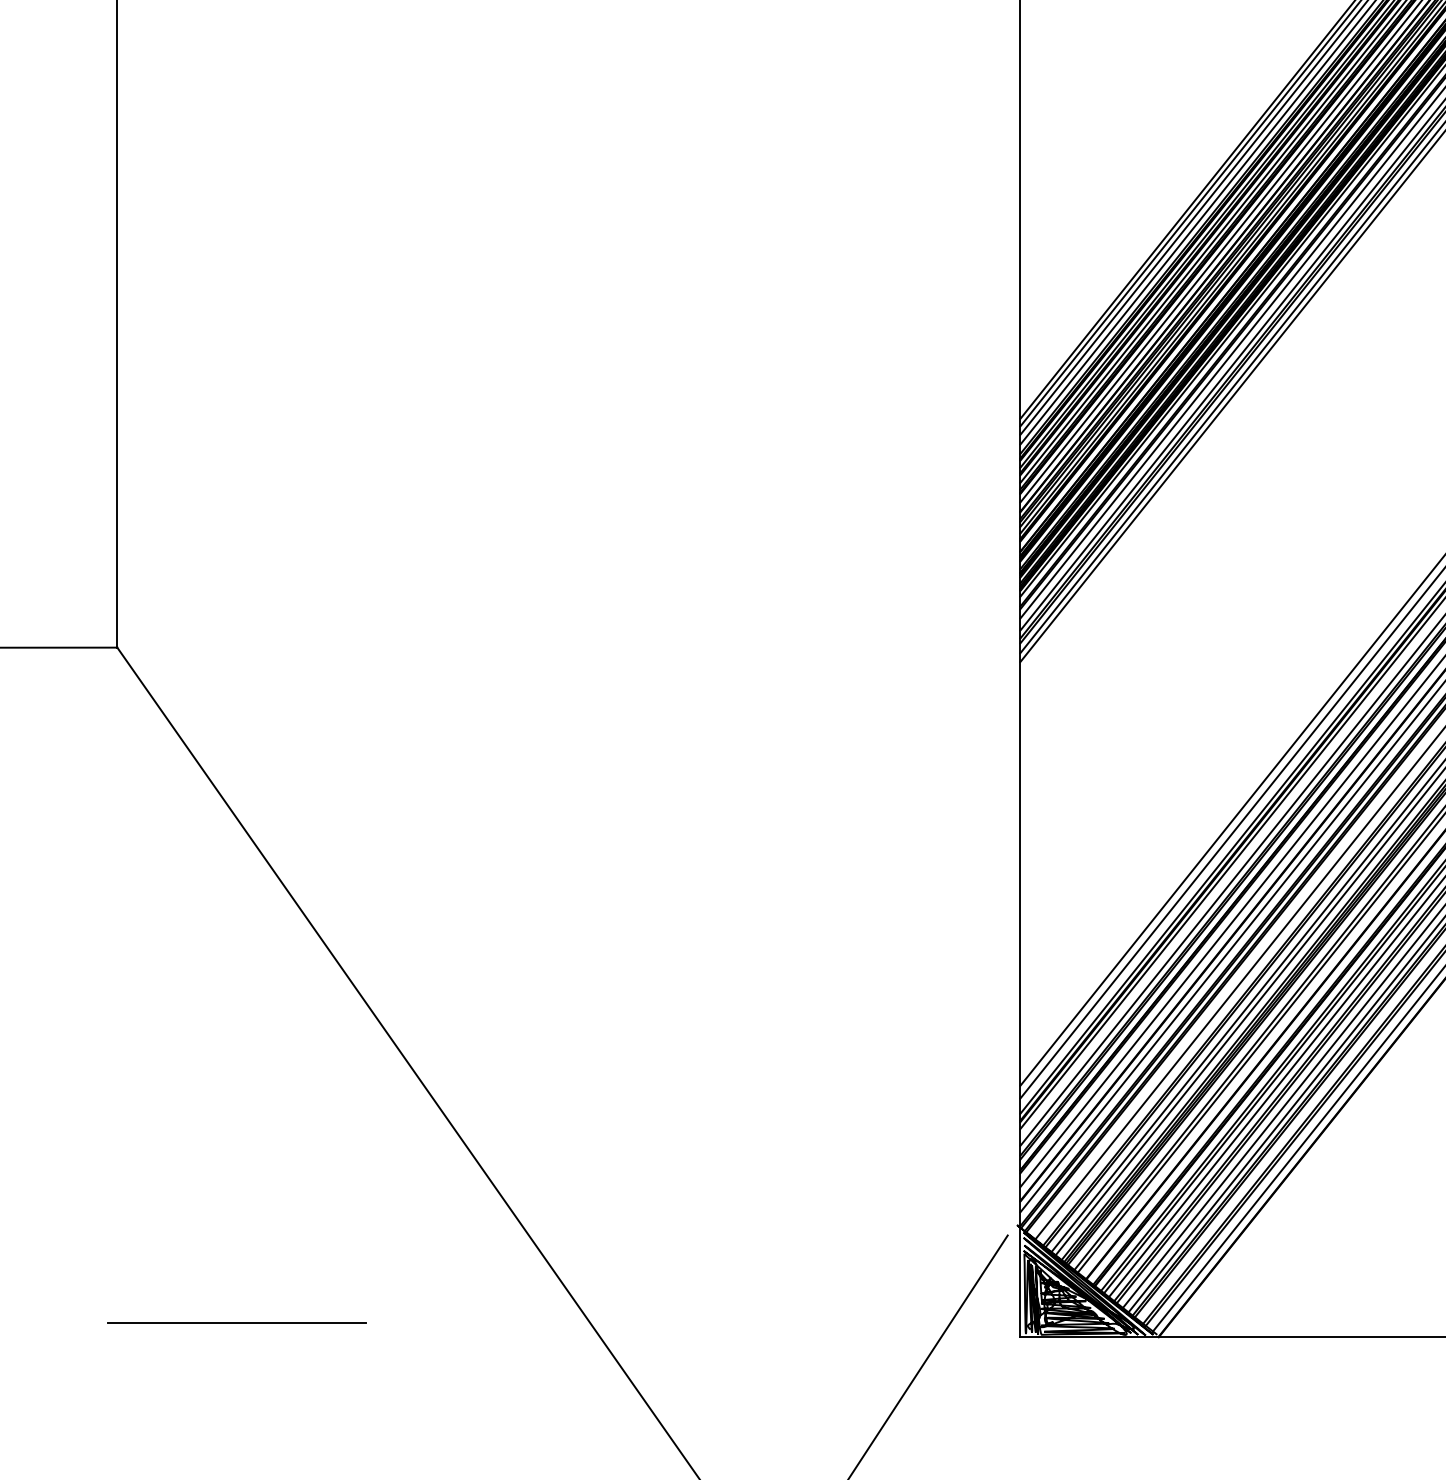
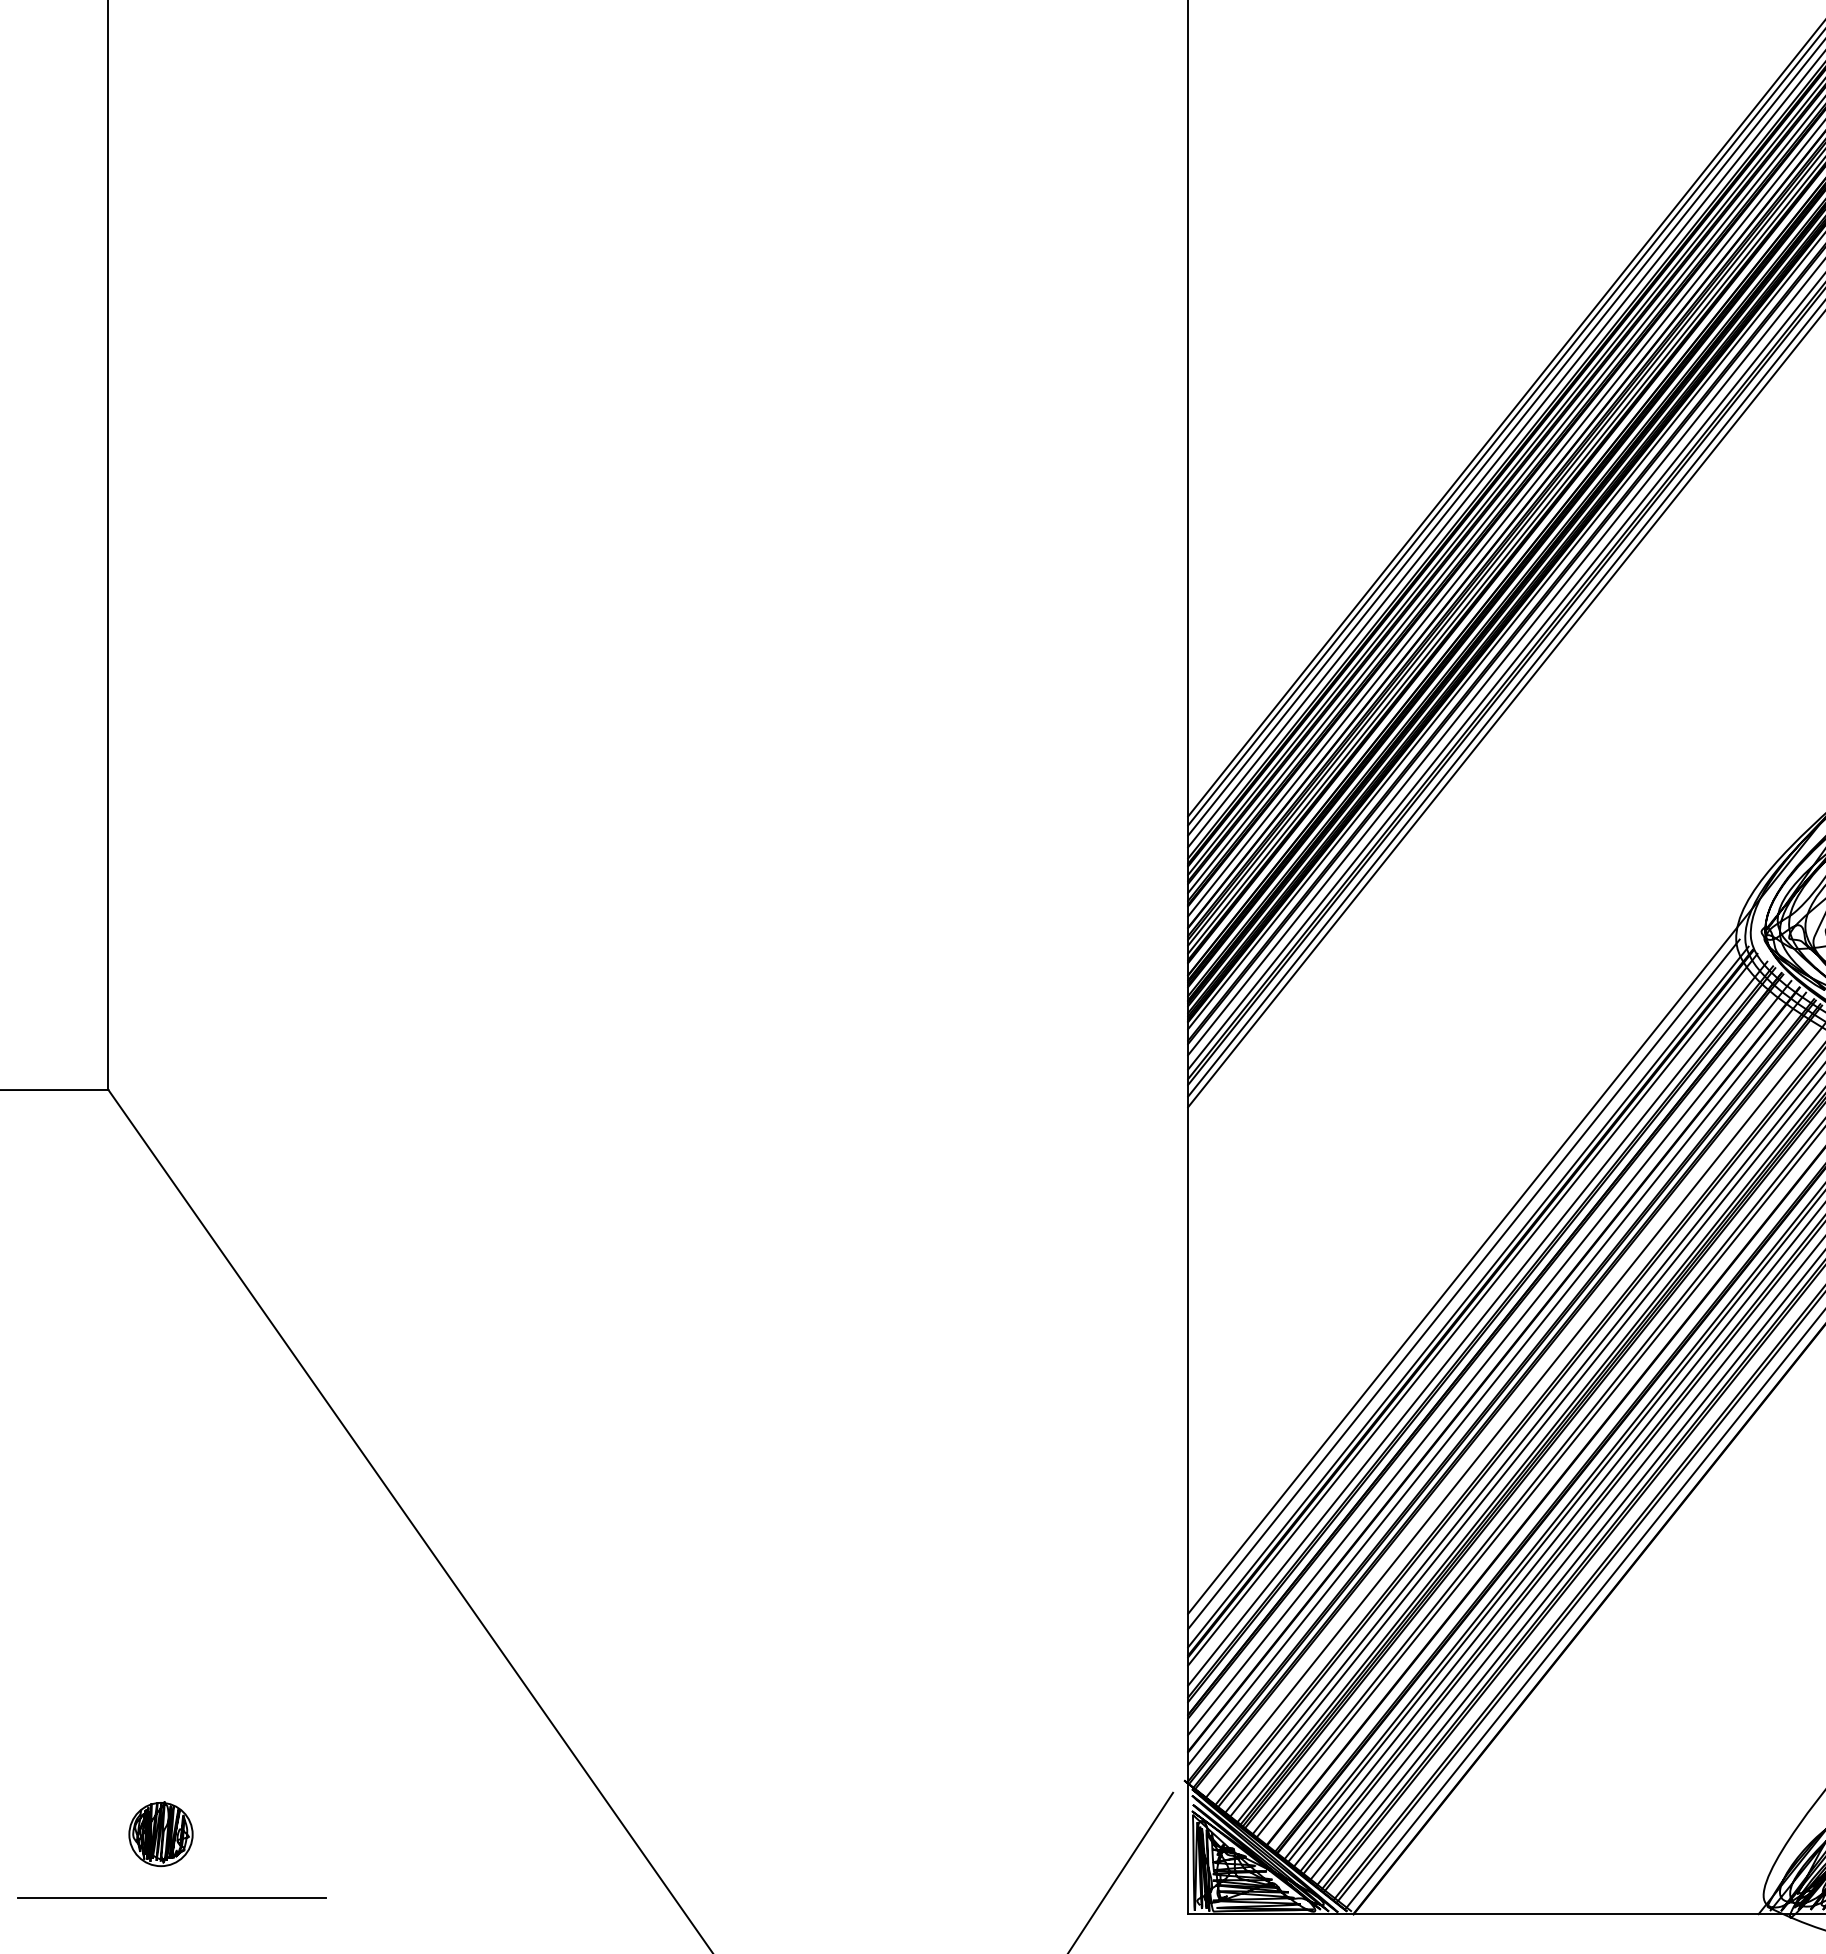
part: (160, 1270) -> (160, 1834), added
line: (236, 1323) -> (171, 1897), moved

